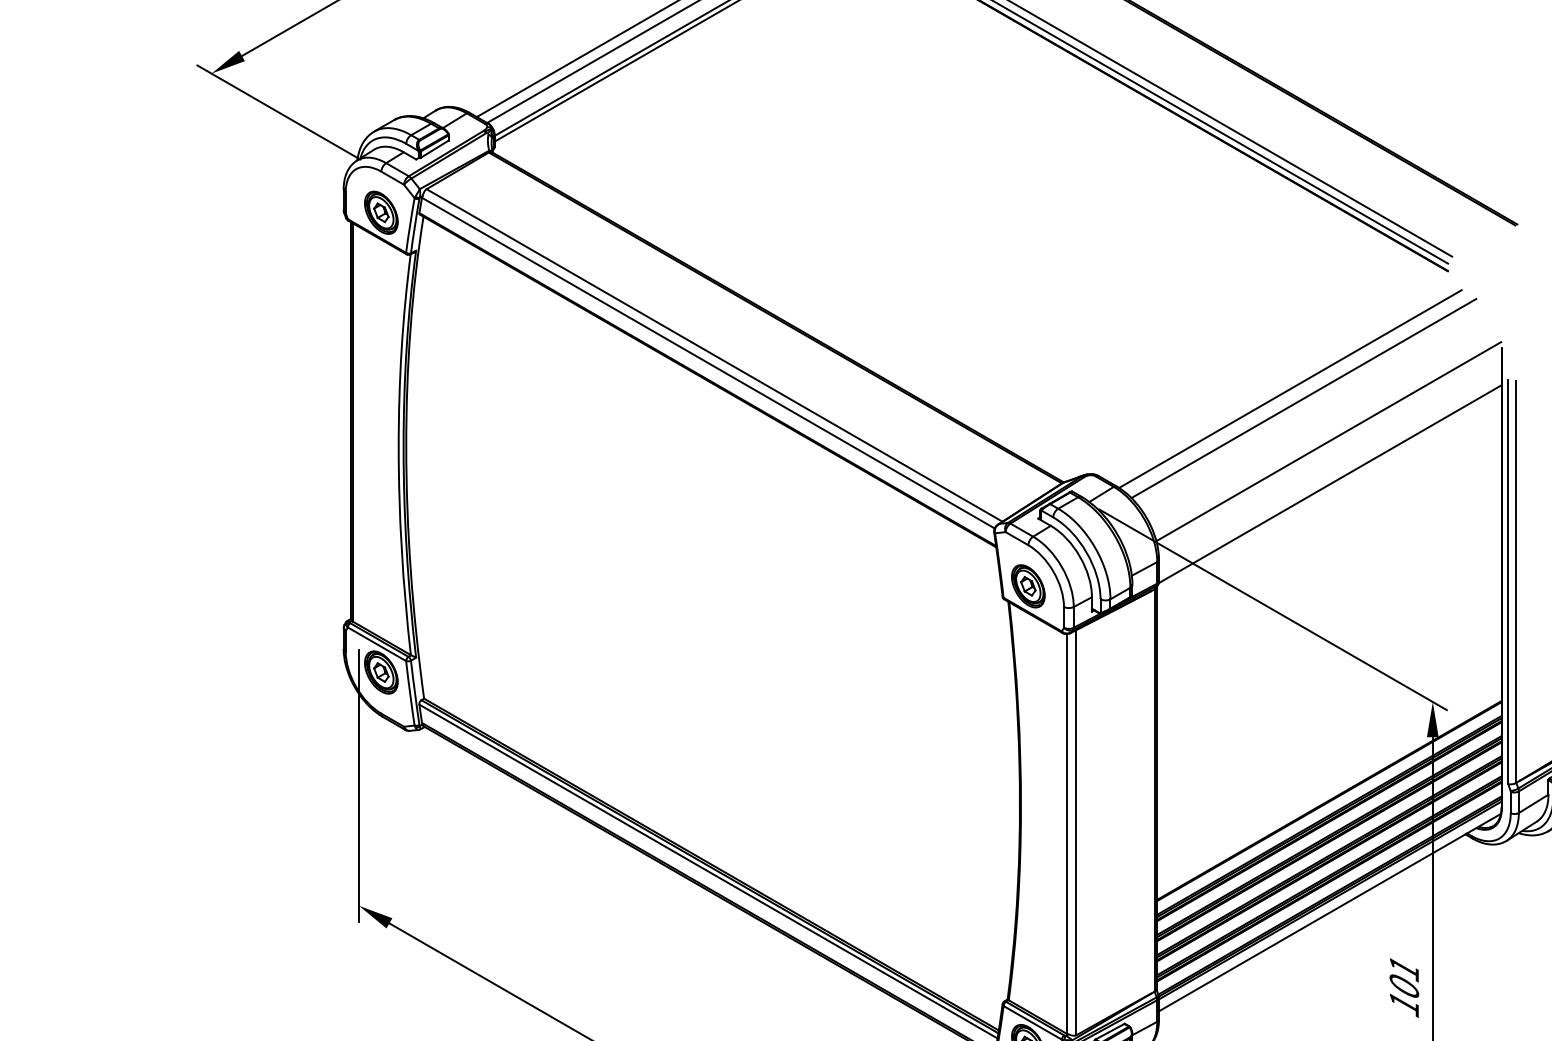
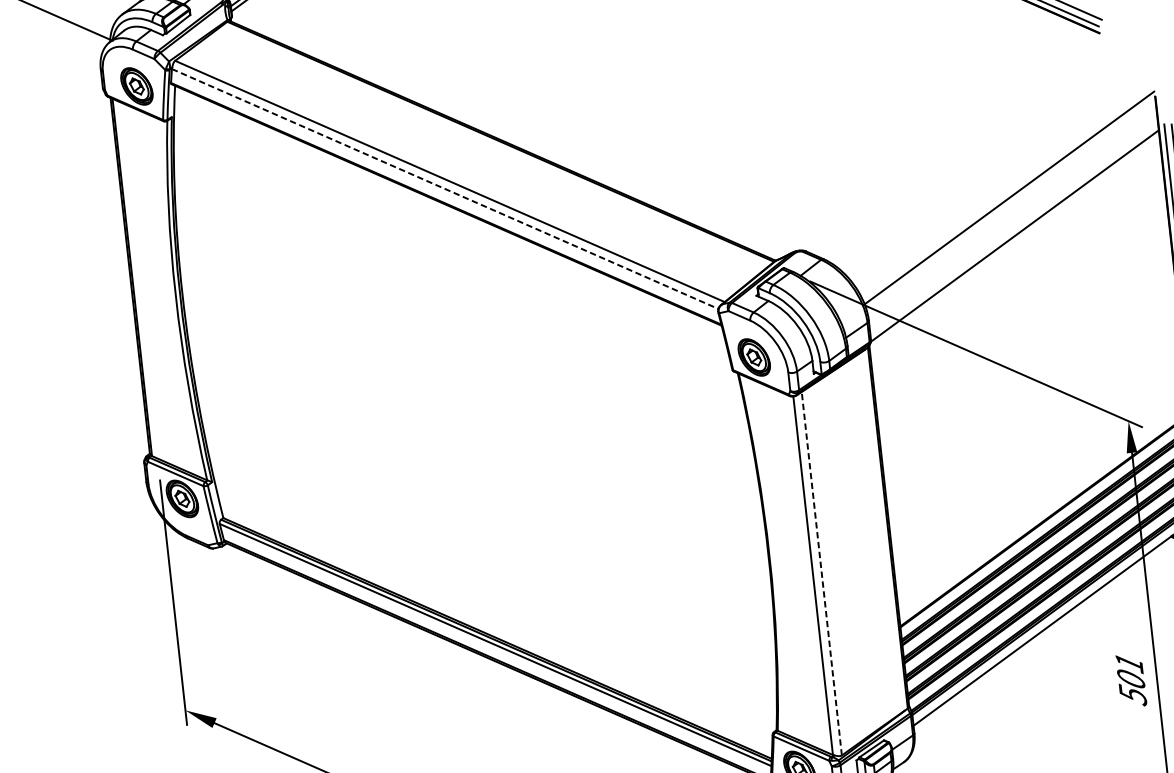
line: (708, 363) -> (445, 189), solid -> dashed
line: (1290, 388) -> (969, 154), removed
line: (1303, 398) -> (982, 161), removed
line: (1076, 832) -> (821, 573), solid -> dashed
text: (1404, 1003) -> (1133, 694), 101 -> 501

